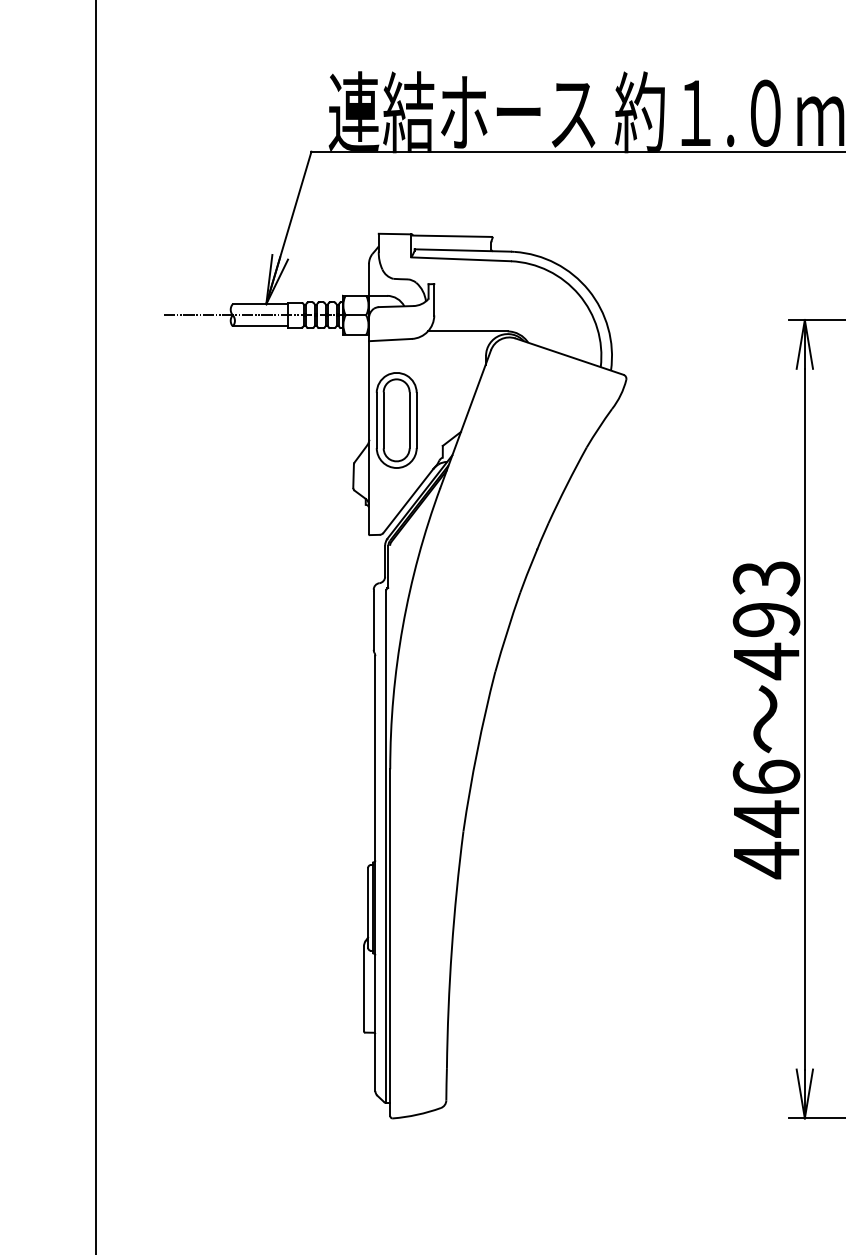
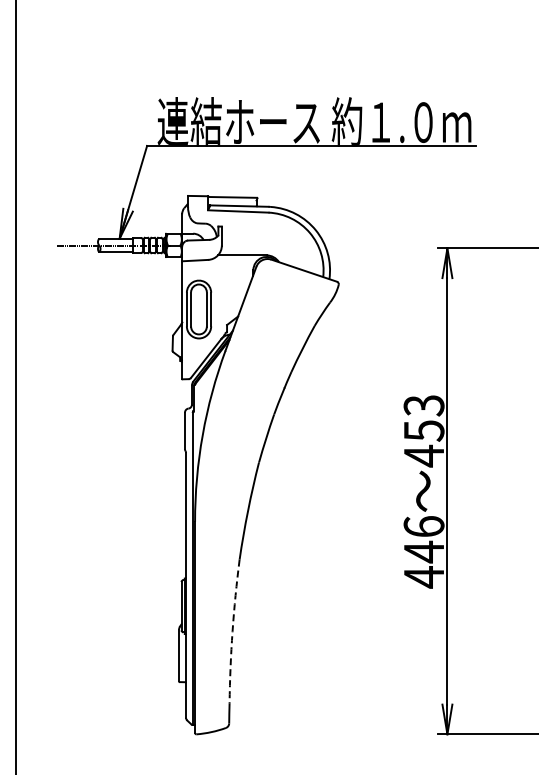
text: (765, 619) -> (423, 430), 493 -> 453
arc: (451, 949) -> (232, 631), solid -> dashed

